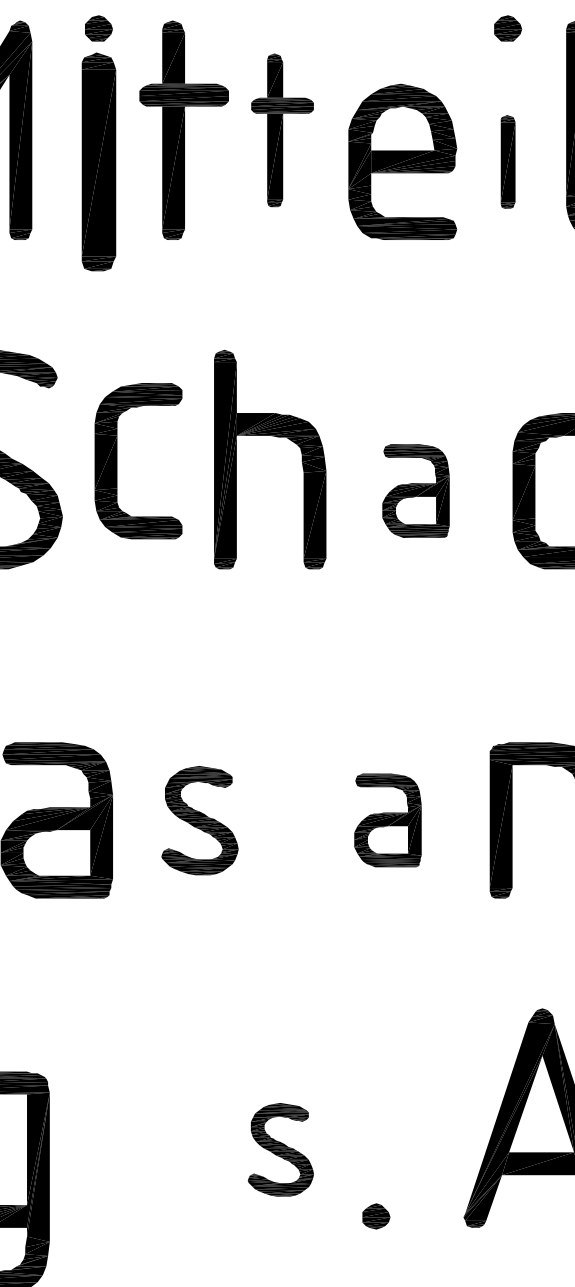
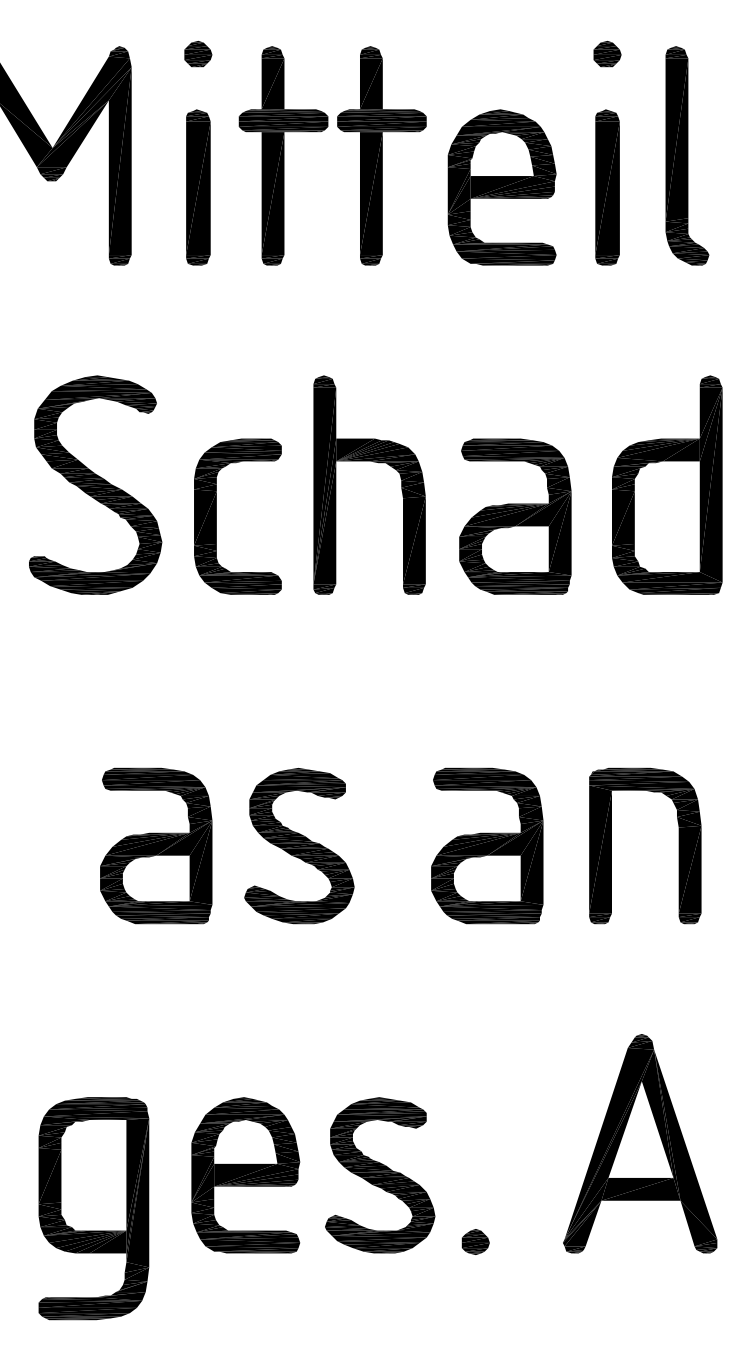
part: (282, 129) -> (381, 155), size x1.43
part: (99, 161) -> (198, 187), size x0.71
part: (508, 161) -> (607, 187), size x1.67
part: (117, 460) -> (216, 516), moved
part: (416, 490) -> (515, 516), size x1.67
part: (388, 819) -> (487, 845), size x1.67
part: (200, 820) -> (299, 846), size x1.43
part: (146, 1149) -> (245, 1175), added
part: (281, 1149) -> (380, 1175), size x1.67

